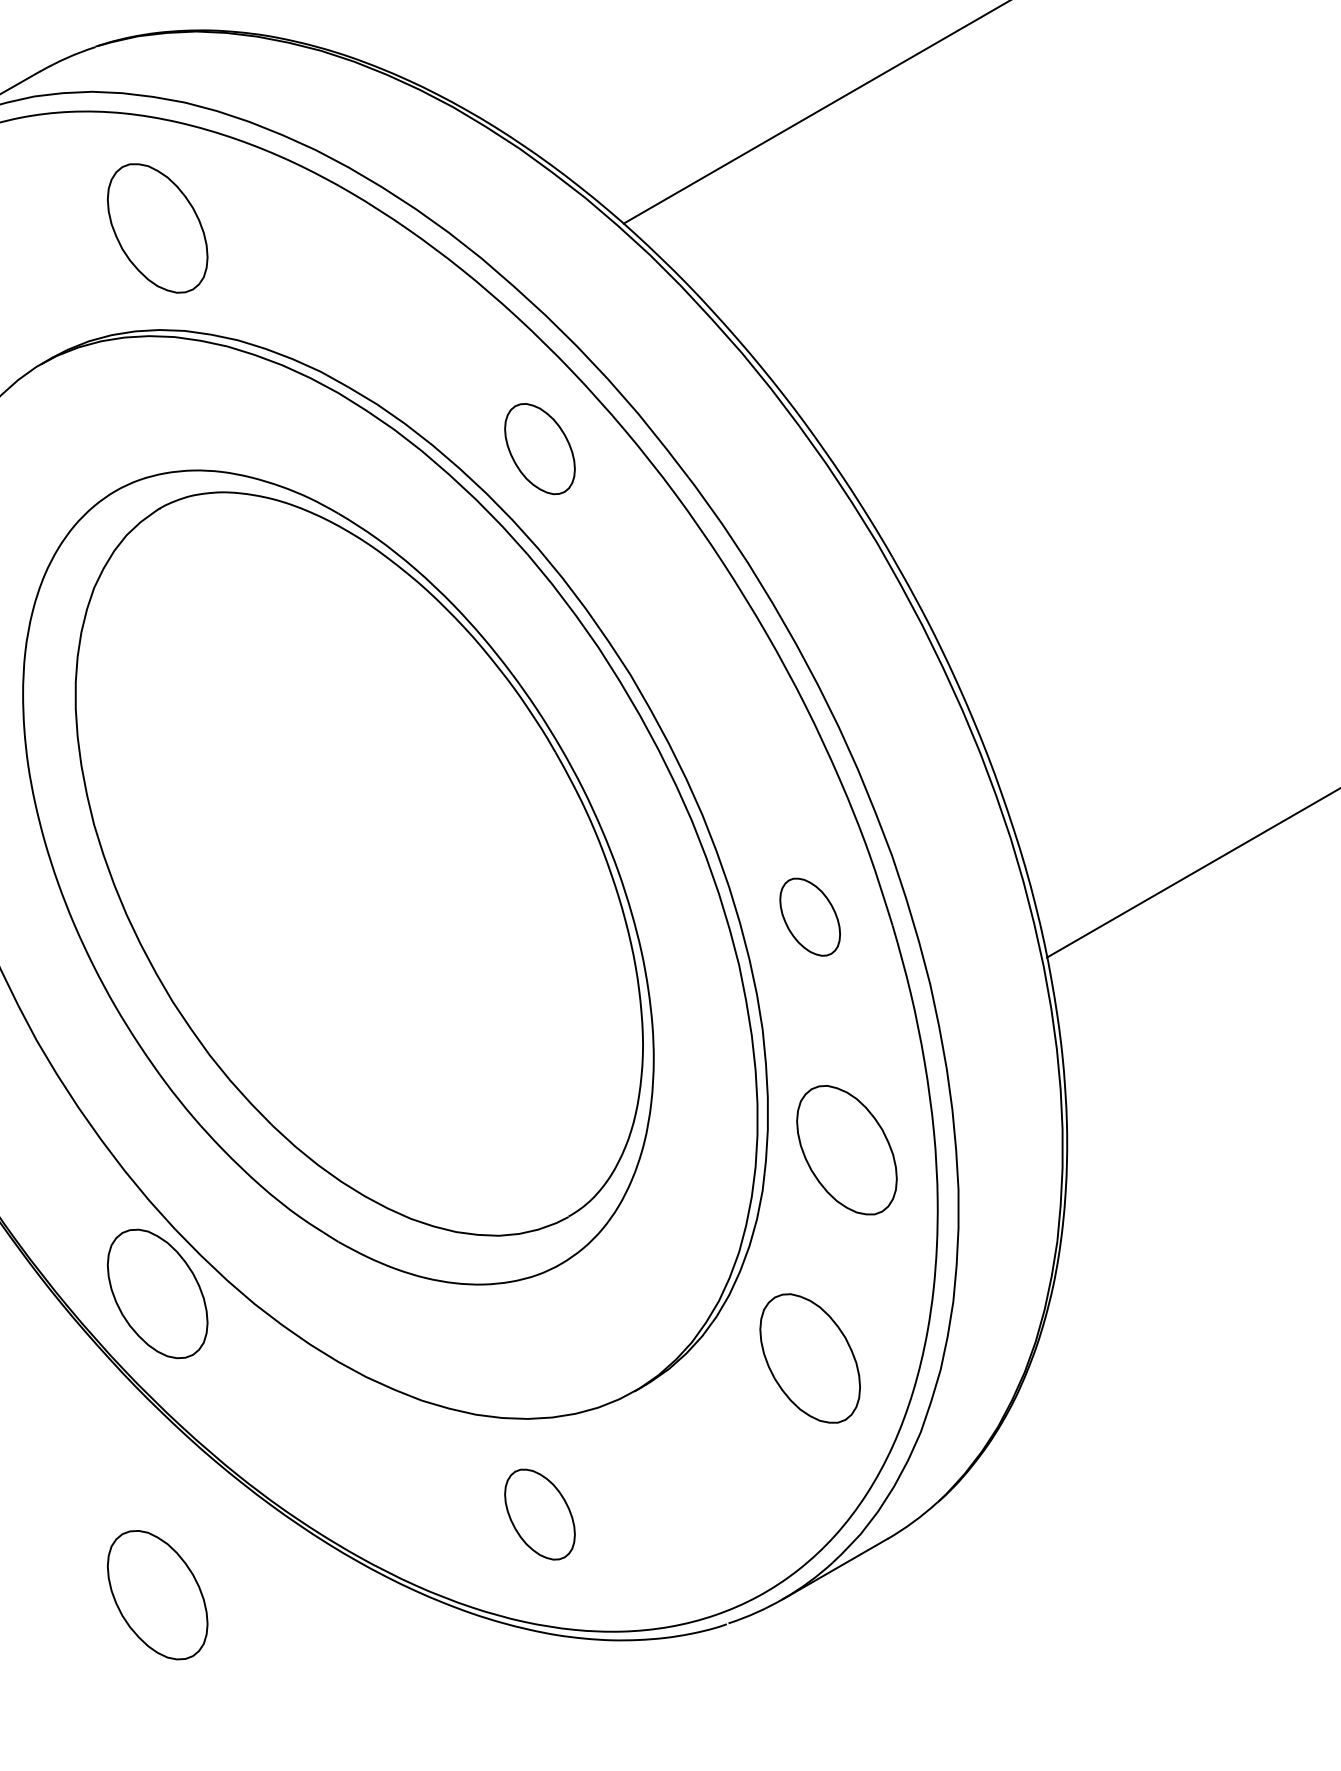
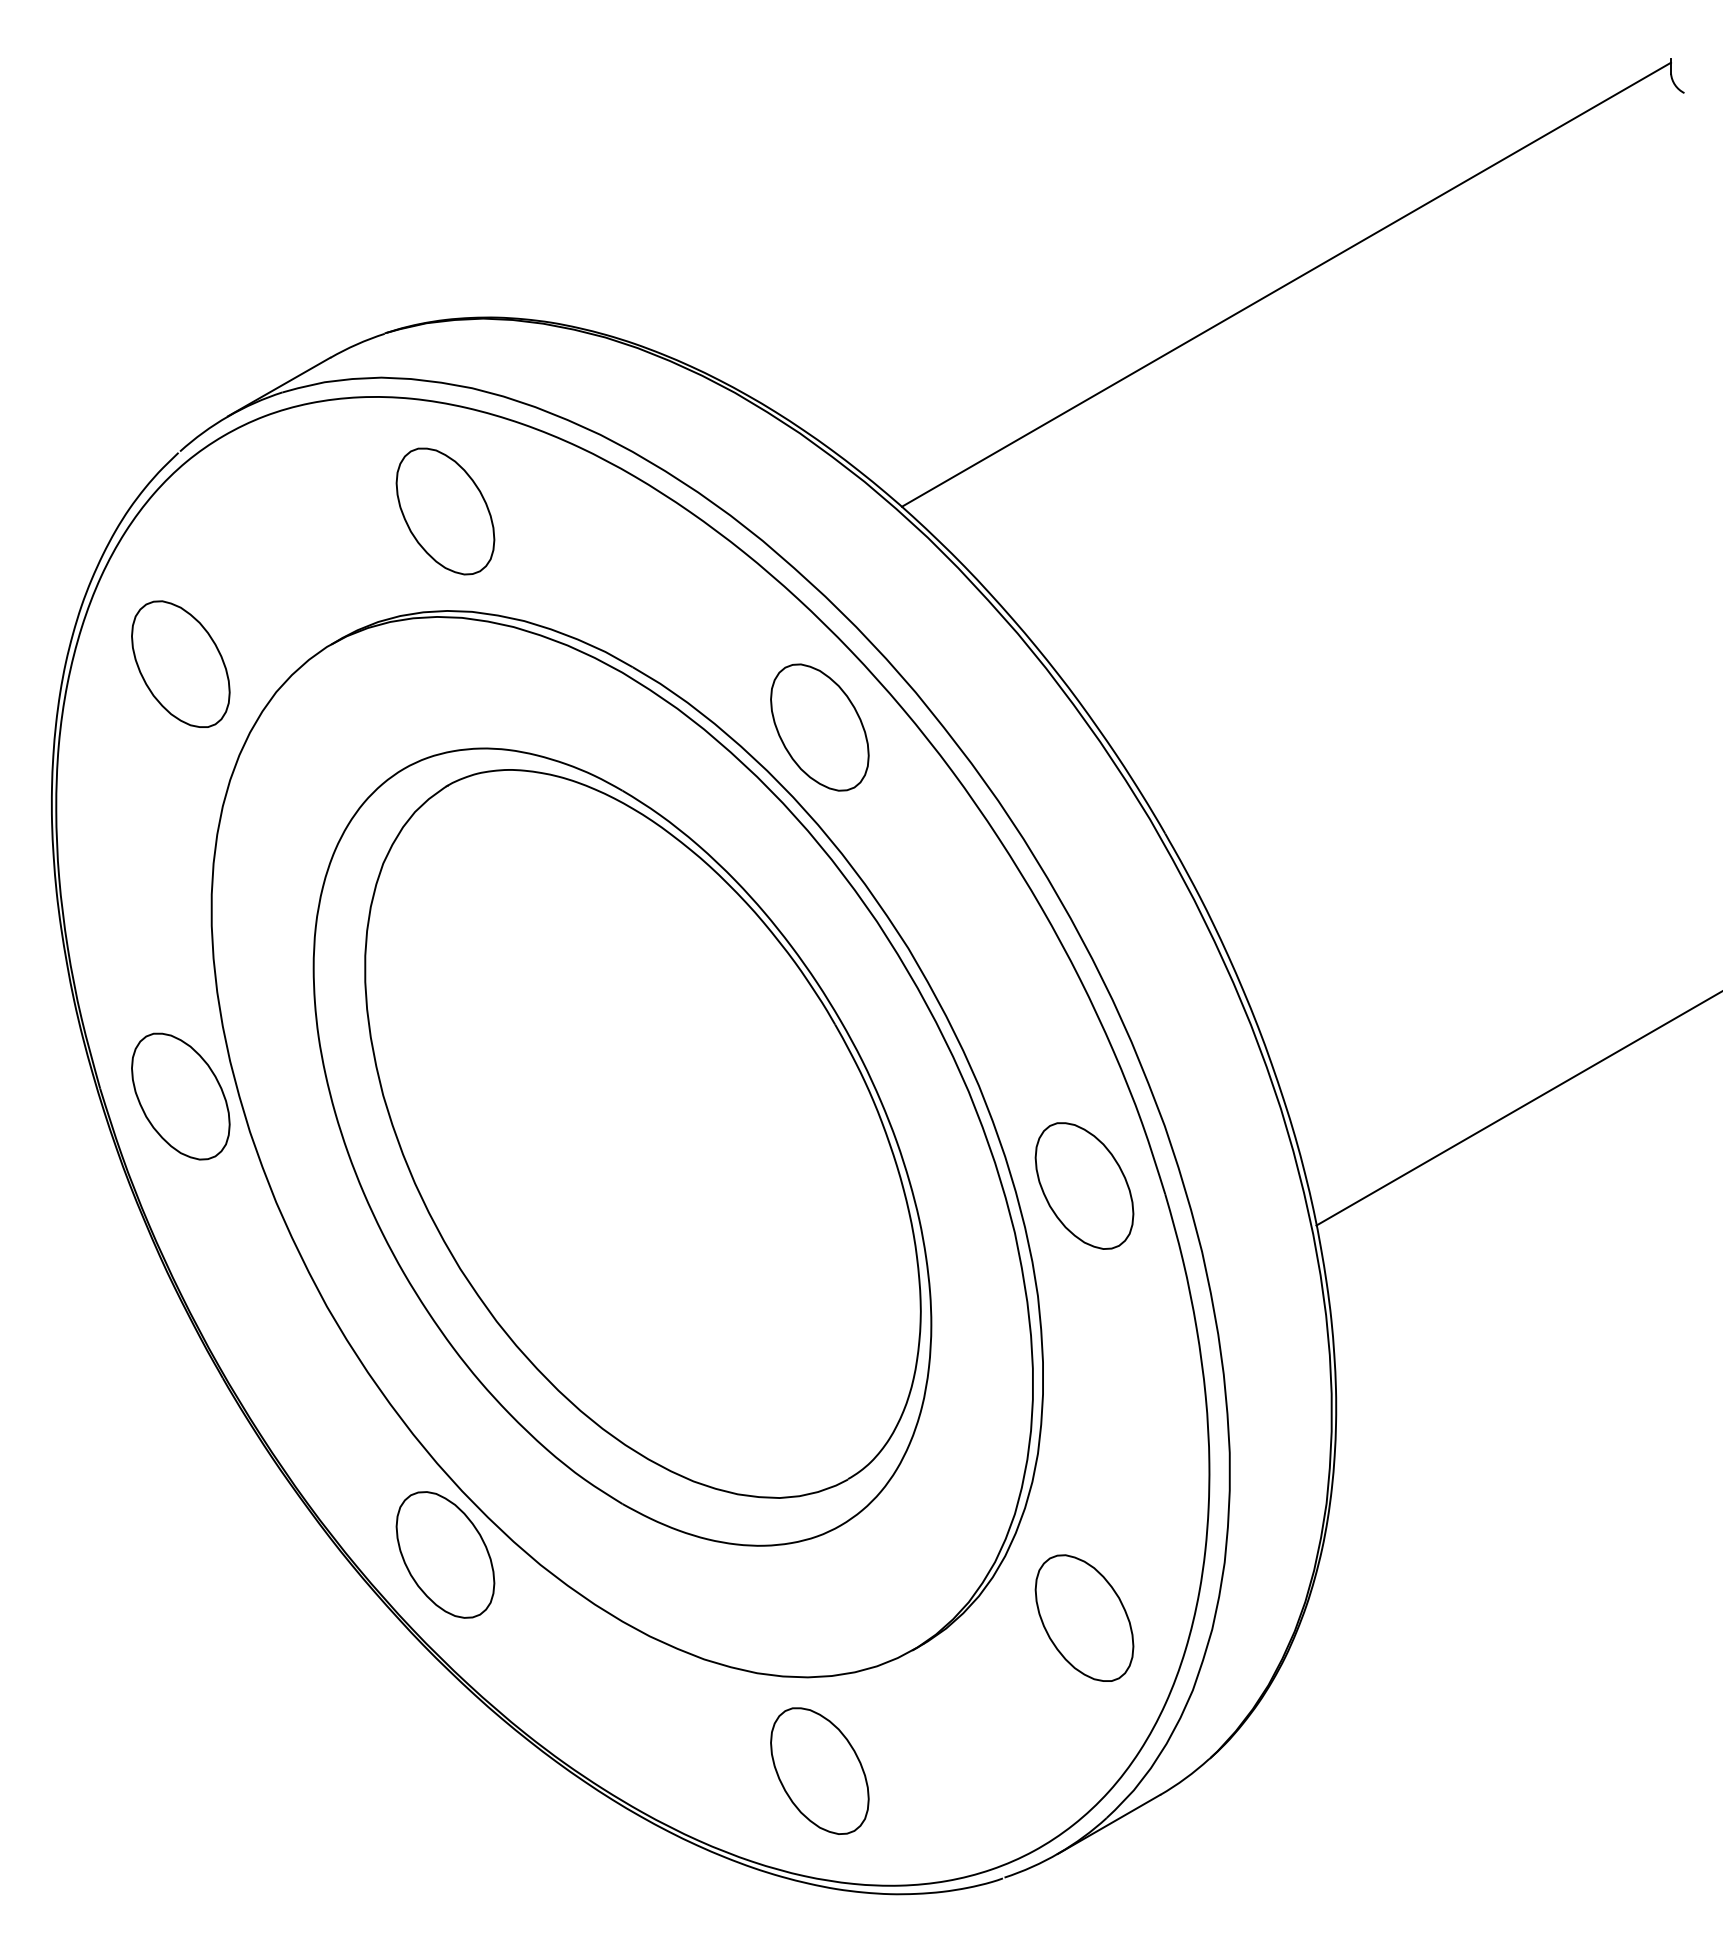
part: (539, 449) -> (819, 727), size x1.43
part: (810, 916) -> (1084, 1185), size x1.67
part: (846, 1149) -> (1120, 1413), removed
part: (539, 1514) -> (819, 1770), size x1.43
part: (157, 1594) -> (445, 1849), removed

